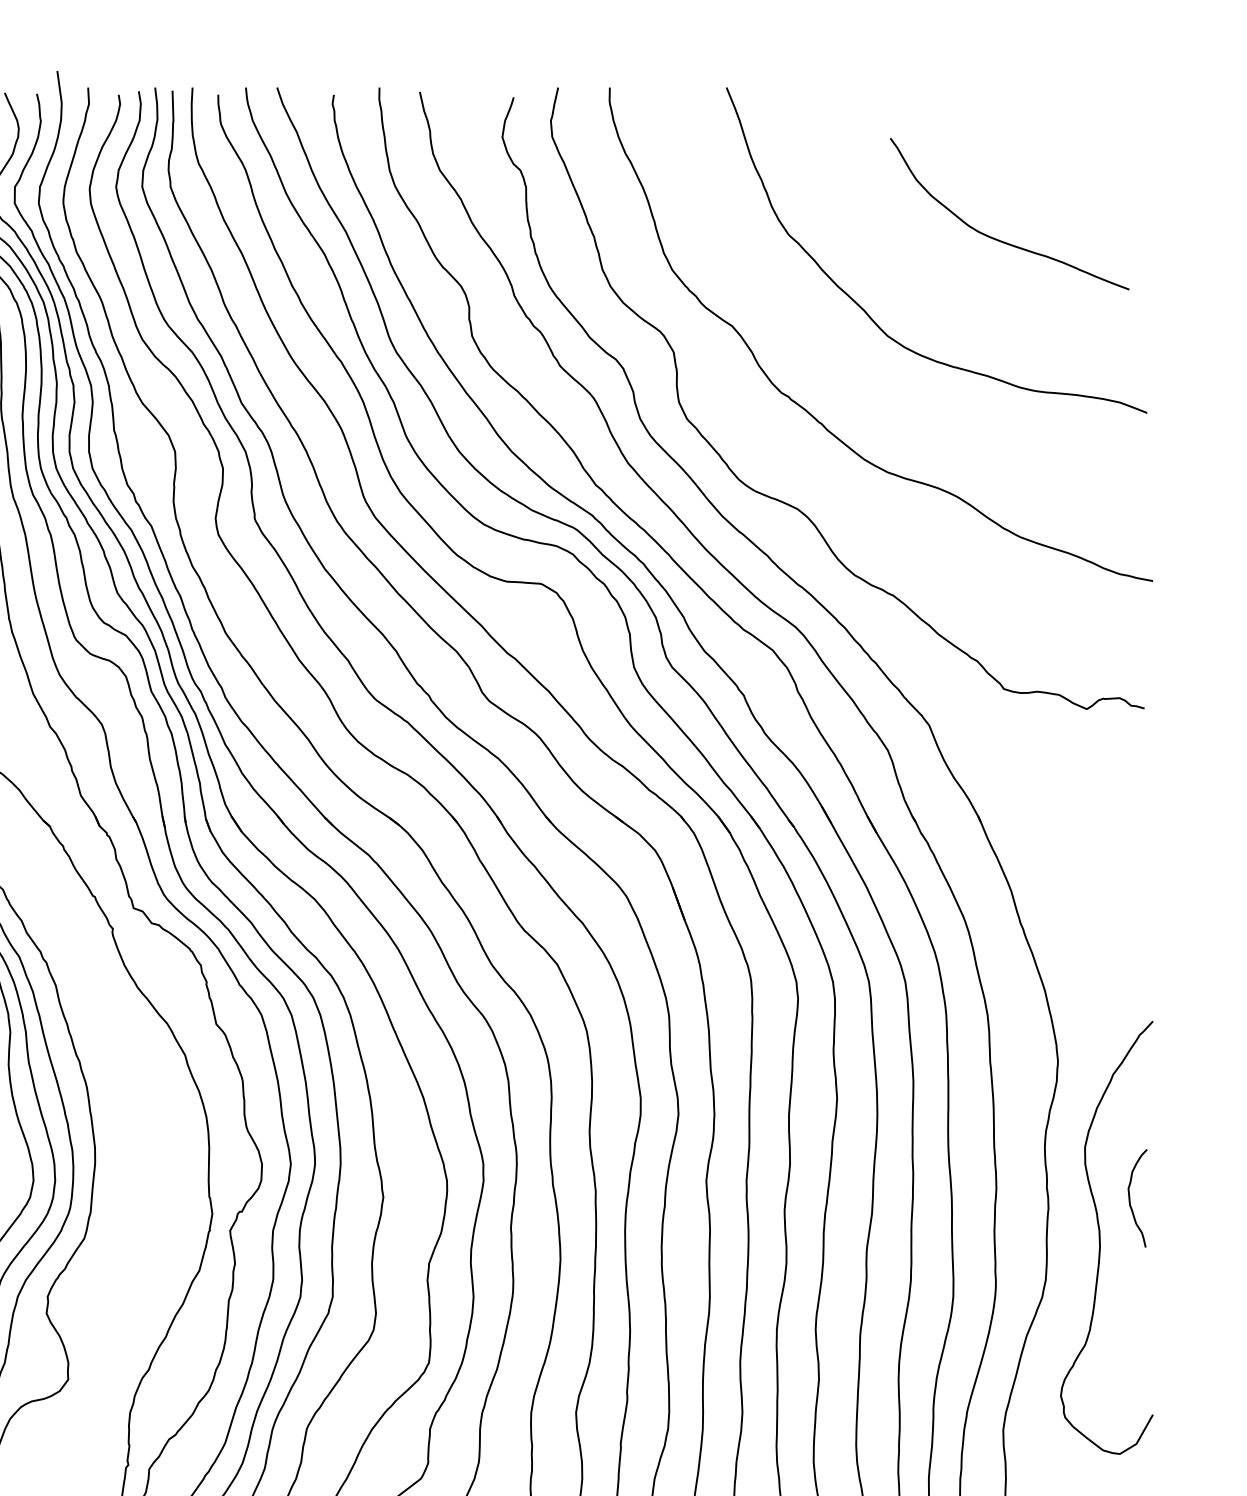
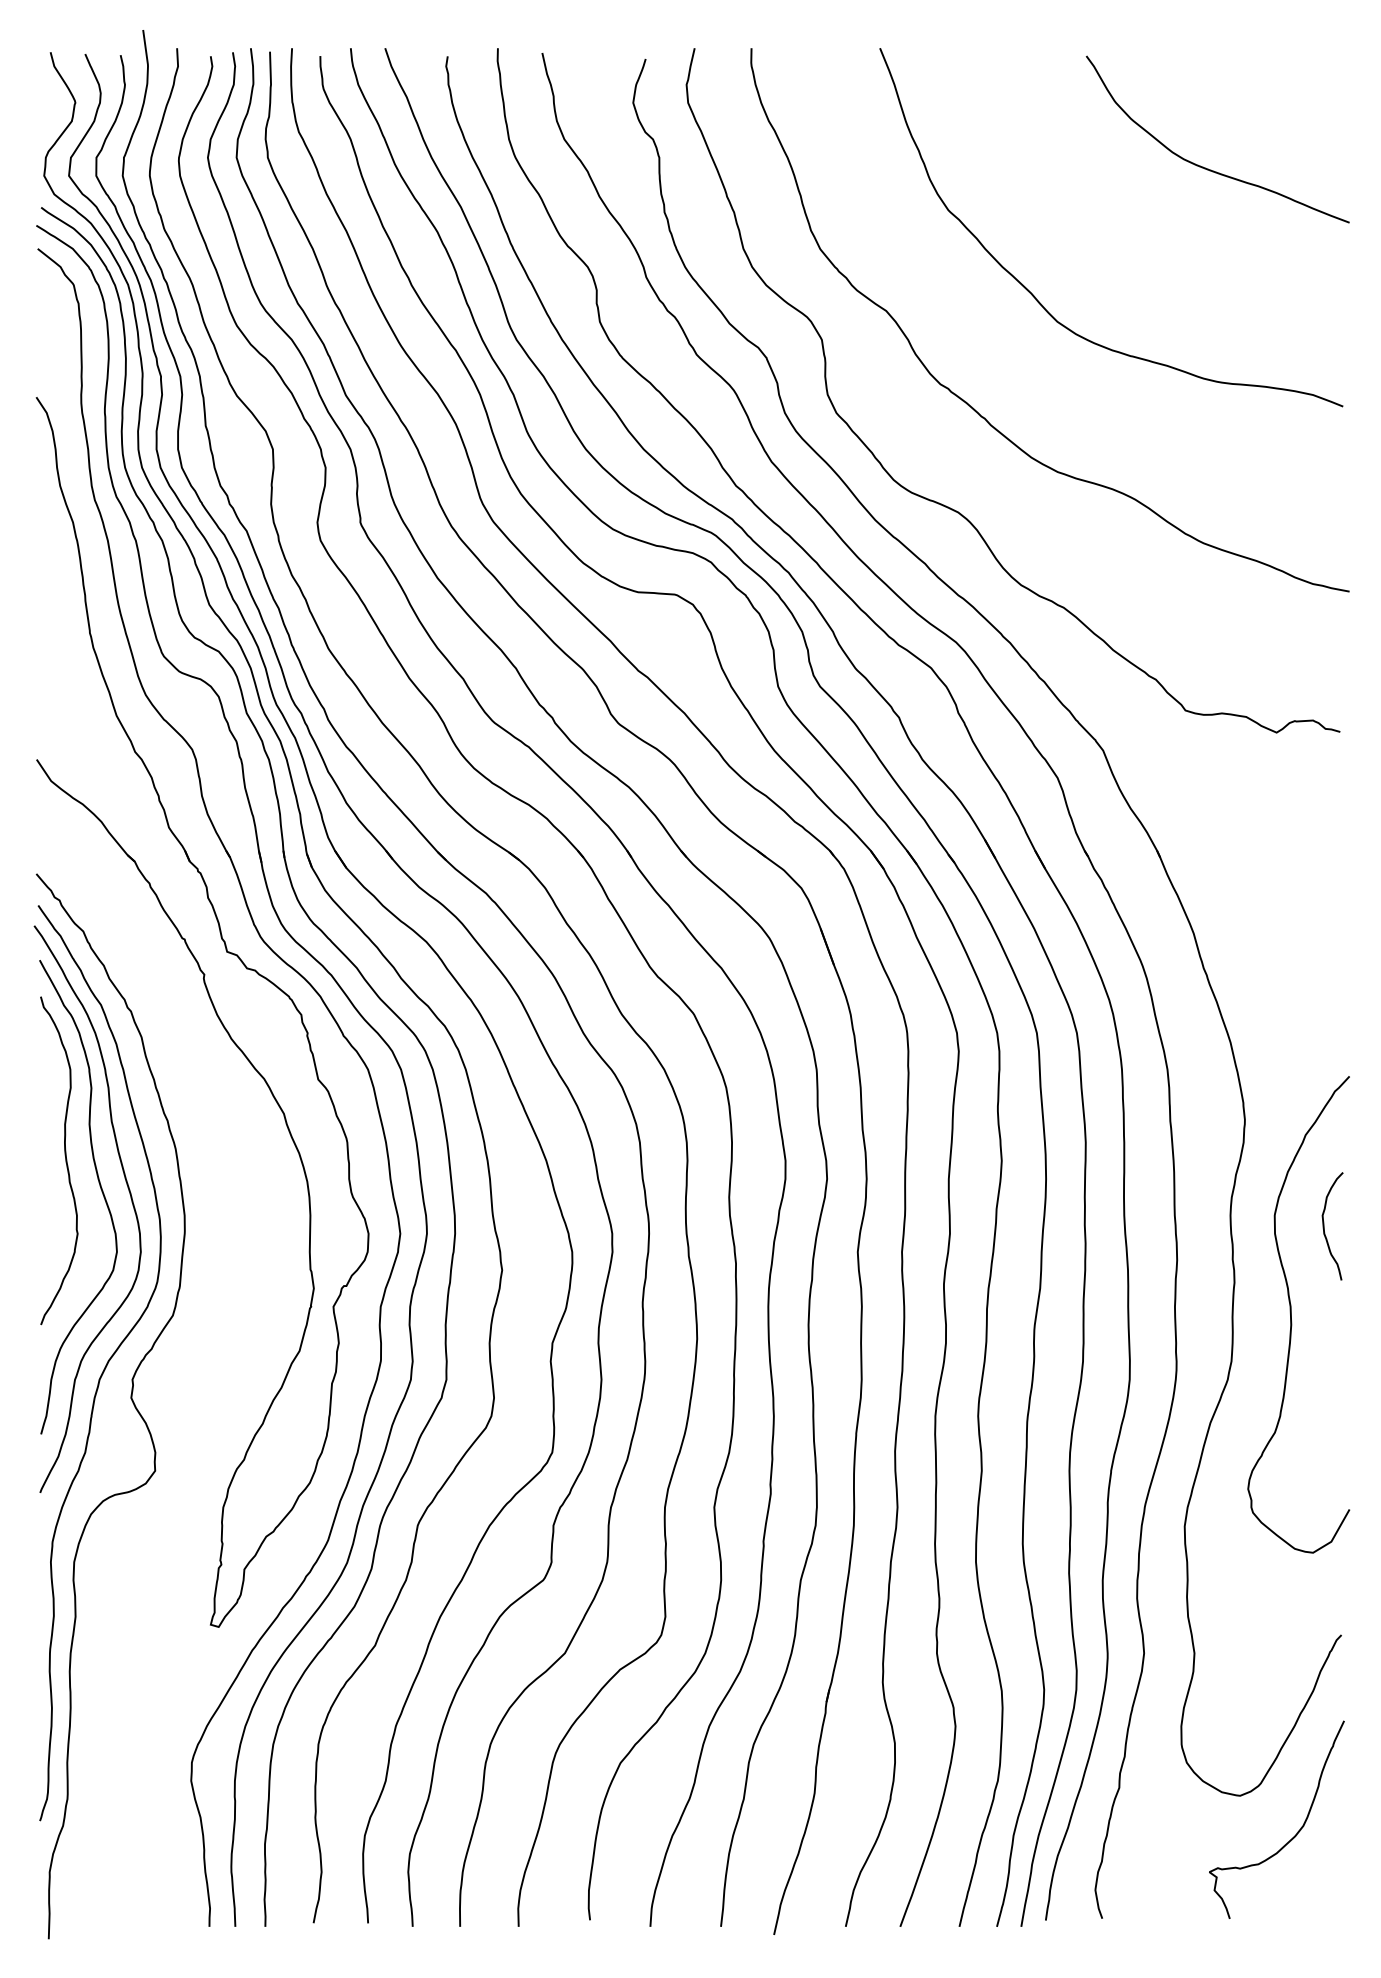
curve: (1001, 240) -> (1208, 168), moved
curve: (1130, 1198) -> (1324, 1226), moved

